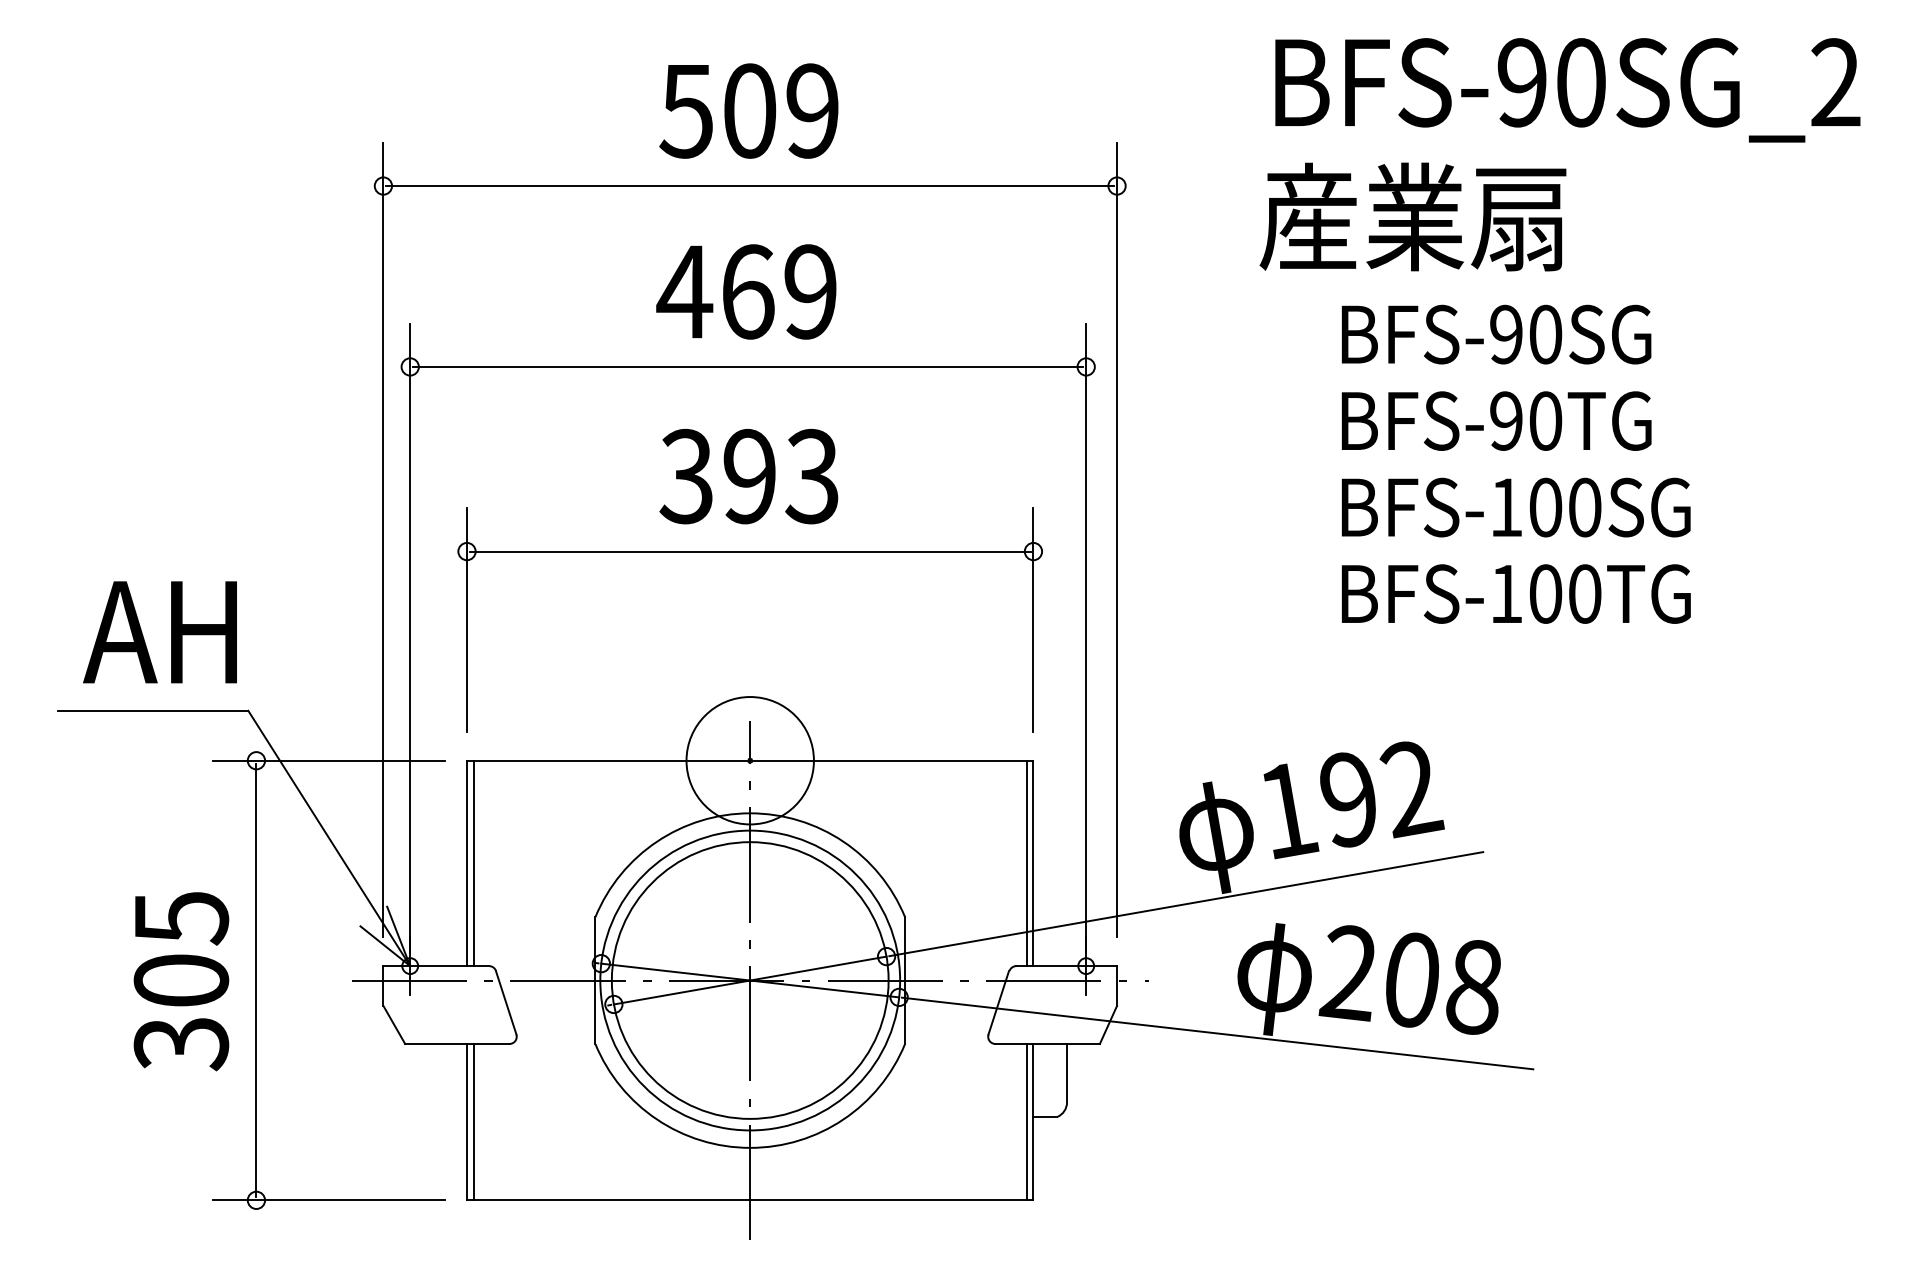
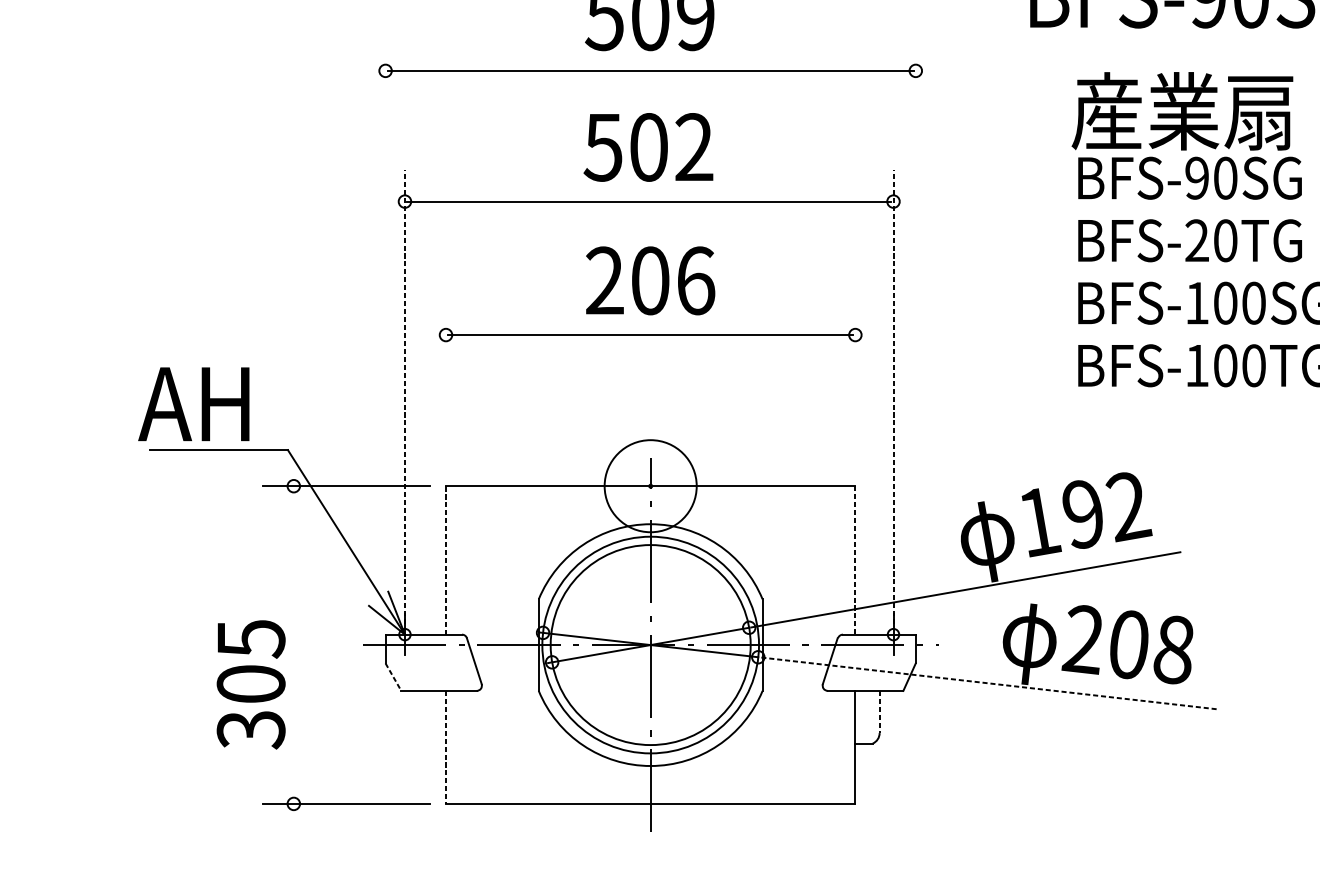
text: (1412, 216) -> (1182, 110), moved
text: (746, 291) -> (647, 147), 469 -> 502
text: (1506, 420) -> (1197, 240), BFS-90TG -> BFS-20TG
text: (749, 476) -> (650, 280), 393 -> 206
line: (383, 539) -> (385, 326), removed
line: (1117, 539) -> (916, 326), removed
line: (467, 619) -> (446, 384), removed
line: (1033, 619) -> (855, 384), removed
text: (159, 632) -> (193, 404), moved
line: (410, 637) -> (405, 397), solid -> dashed
line: (1086, 637) -> (893, 397), solid -> dashed
line: (467, 863) -> (446, 560), solid -> dashed
line: (473, 863) -> (450, 560), removed
line: (1026, 863) -> (850, 560), removed
line: (1033, 863) -> (855, 560), solid -> dashed
line: (256, 980) -> (293, 645), removed
text: (181, 981) -> (251, 684), moved
line: (394, 1024) -> (393, 676), solid -> dashed
line: (1217, 1033) -> (988, 683), solid -> dashed
line: (1066, 1073) -> (879, 712), solid -> dashed
line: (473, 1121) -> (450, 746), removed
line: (1026, 1121) -> (850, 746), removed
line: (467, 1122) -> (446, 747), solid -> dashed

